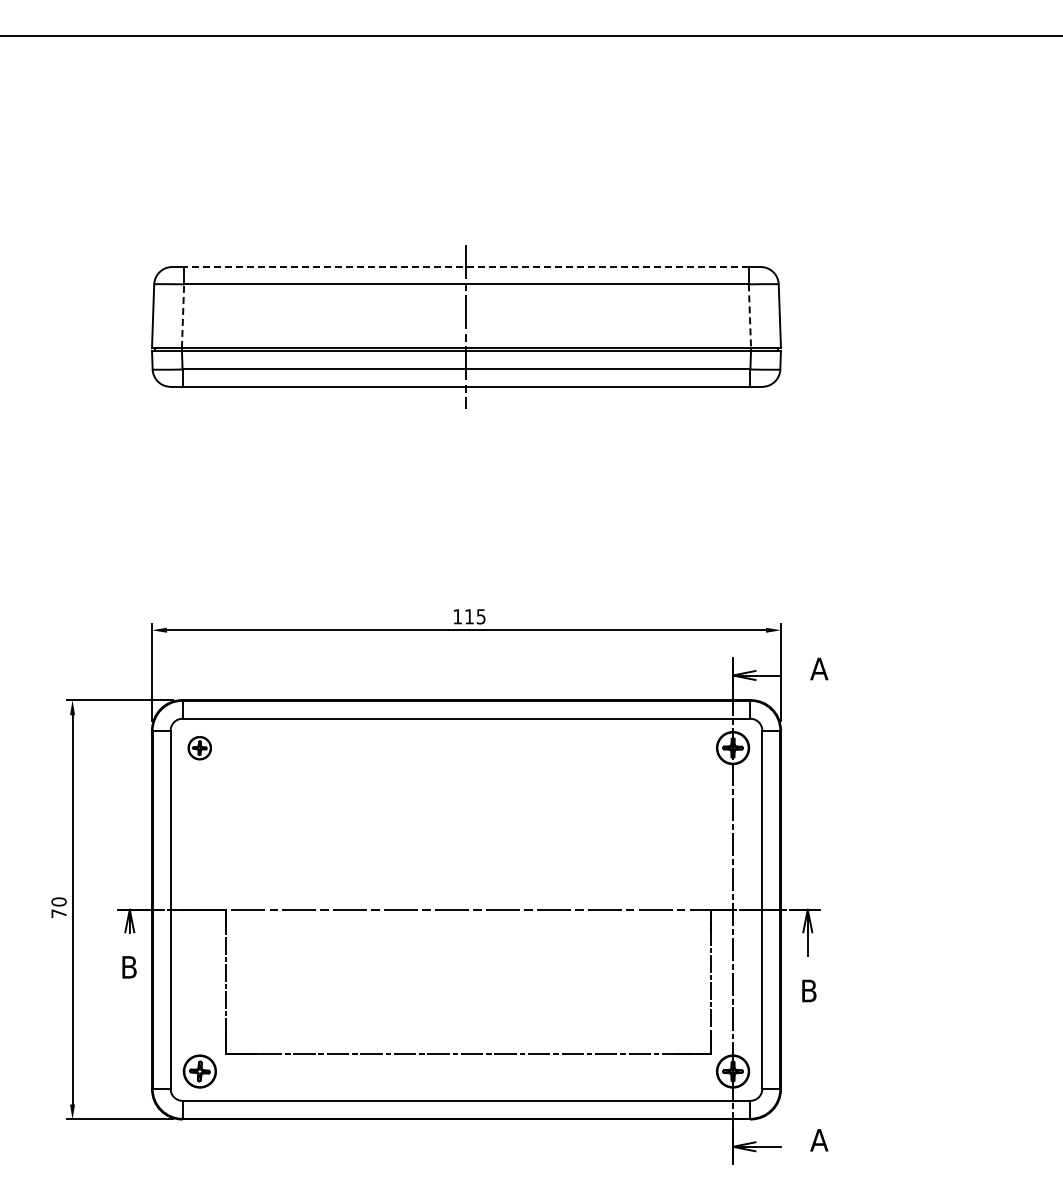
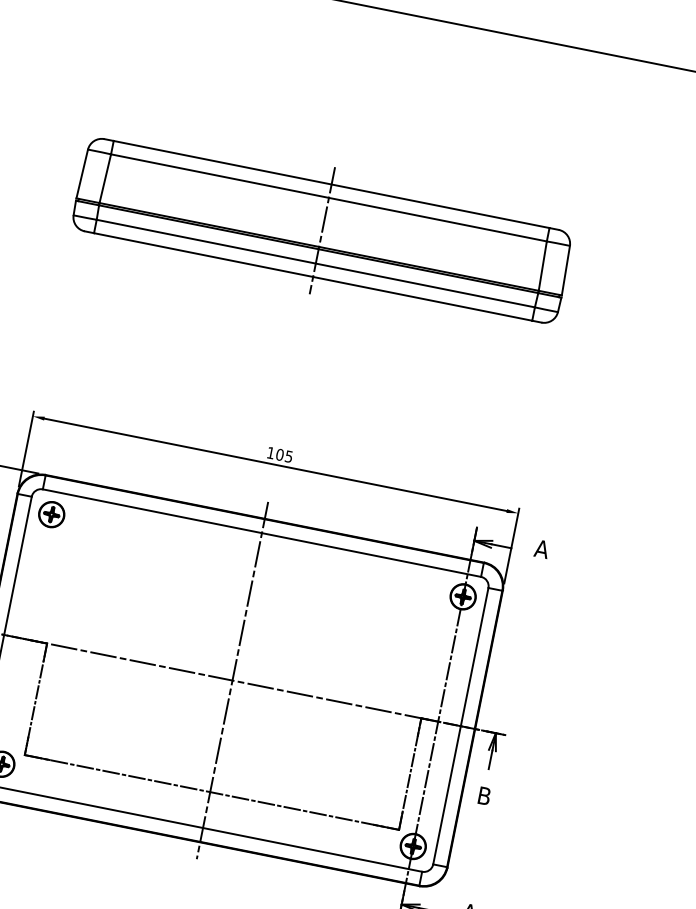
line: (465, 267) -> (330, 184), dashed -> solid
line: (183, 316) -> (105, 179), dashed -> solid
line: (749, 316) -> (542, 266), dashed -> solid
text: (469, 616) -> (280, 454), 115 -> 105
part: (199, 748) -> (51, 514), size x1.43
line: (466, 909) -> (232, 680), added

